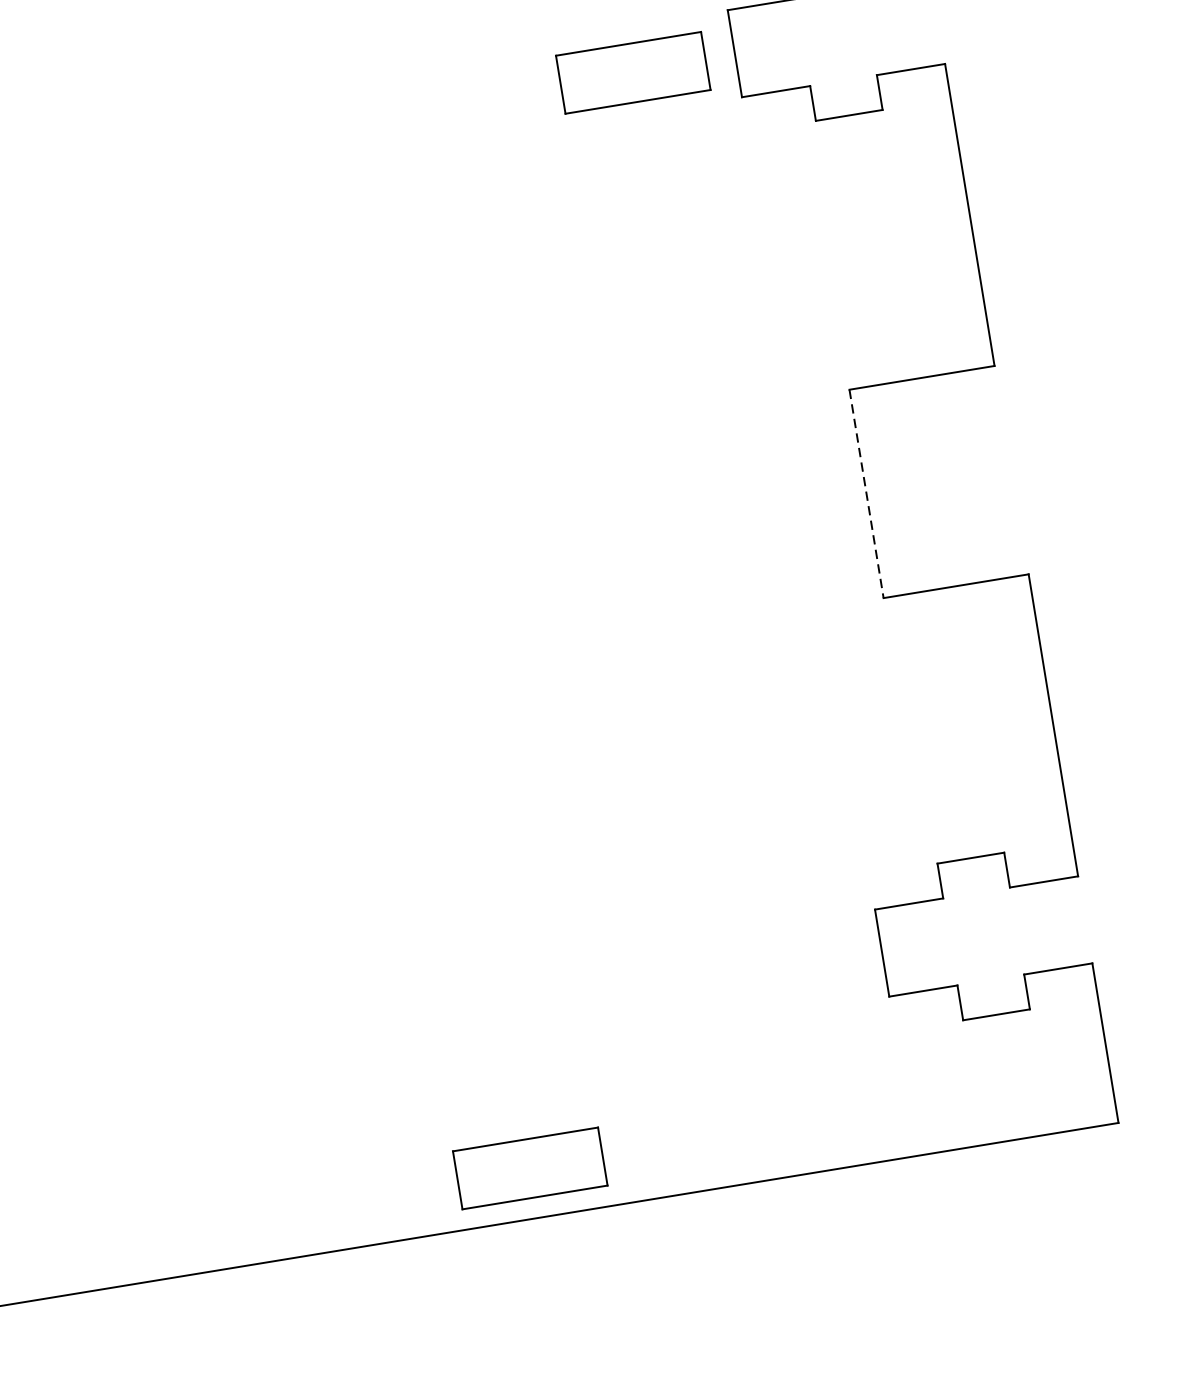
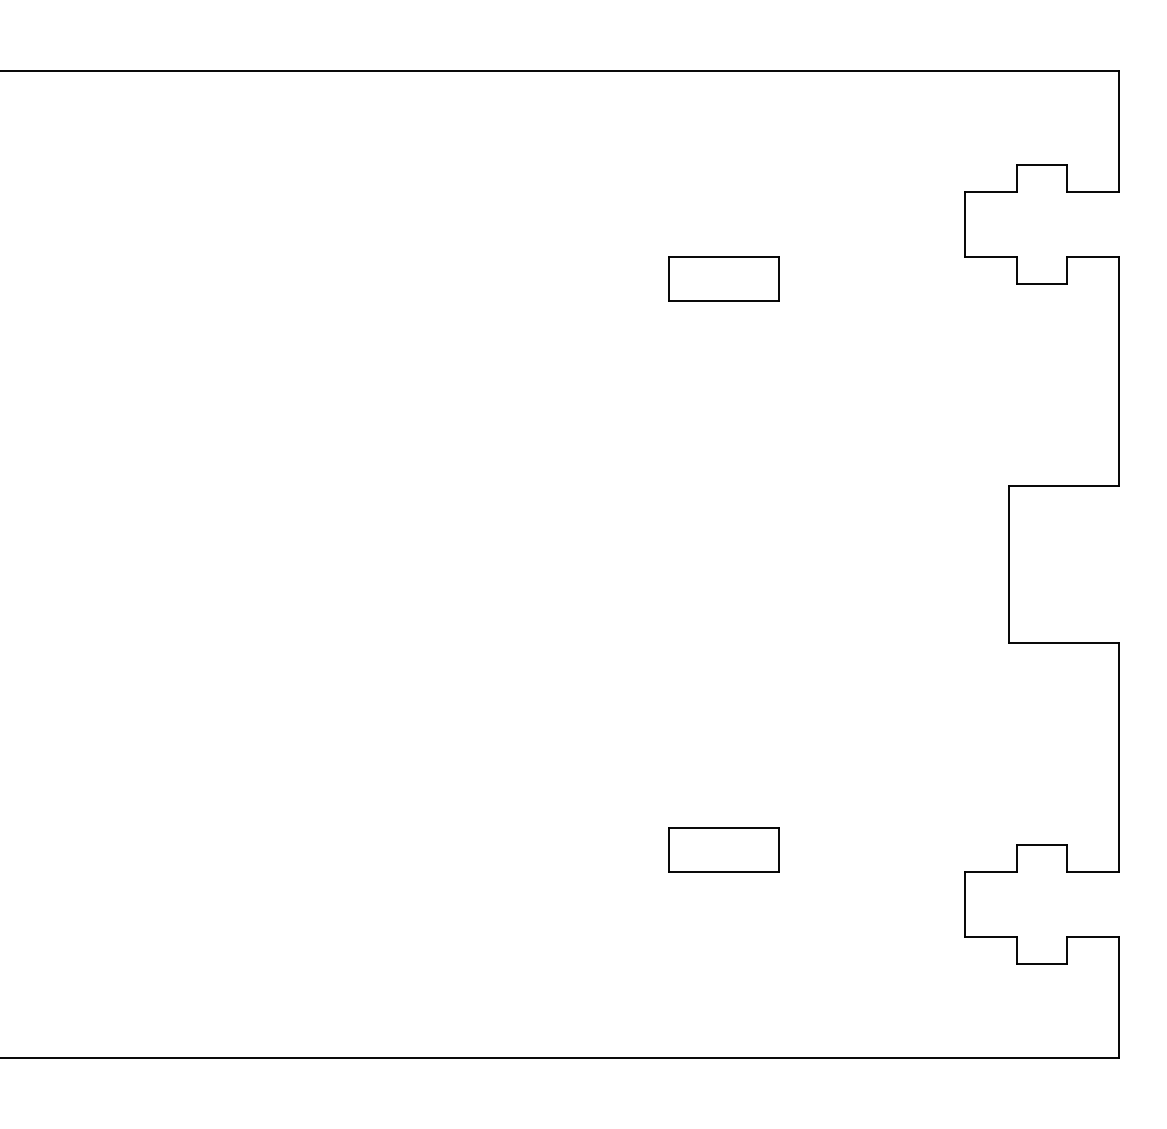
part: (632, 71) -> (723, 278), moved
line: (867, 493) -> (1009, 564), dashed -> solid
part: (529, 1168) -> (723, 849), moved

